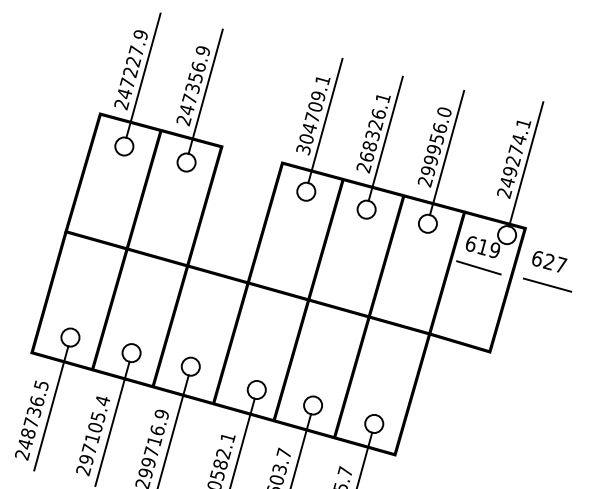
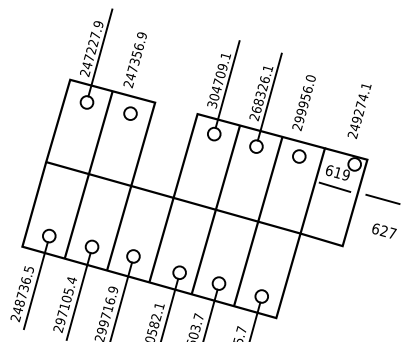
line: (205, 90) -> (143, 63), removed
line: (446, 152) -> (312, 106), removed
line: (526, 163) -> (368, 114), removed
text: (549, 260) -> (384, 230), moved

